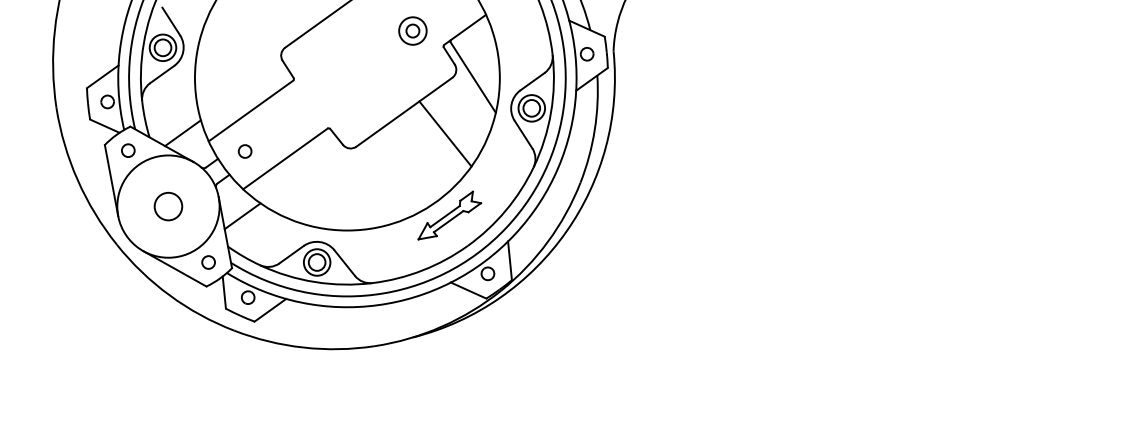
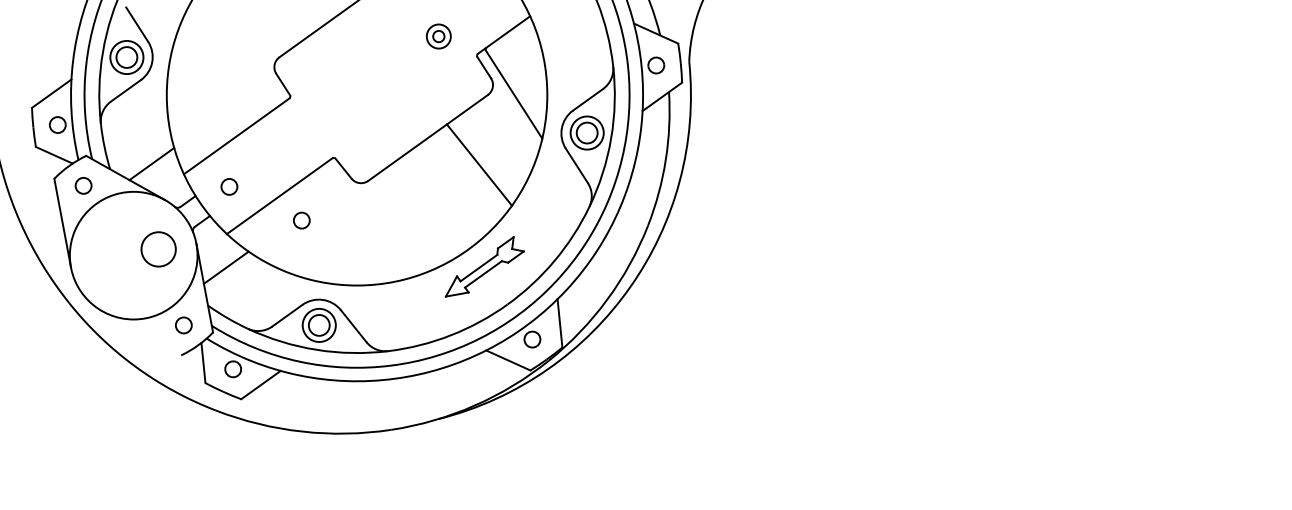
part: (412, 30) -> (438, 35), size x0.7
circle: (302, 178) -> (301, 220), added
circle: (168, 206) -> (158, 249), moved
line: (174, 268) -> (141, 332), removed

